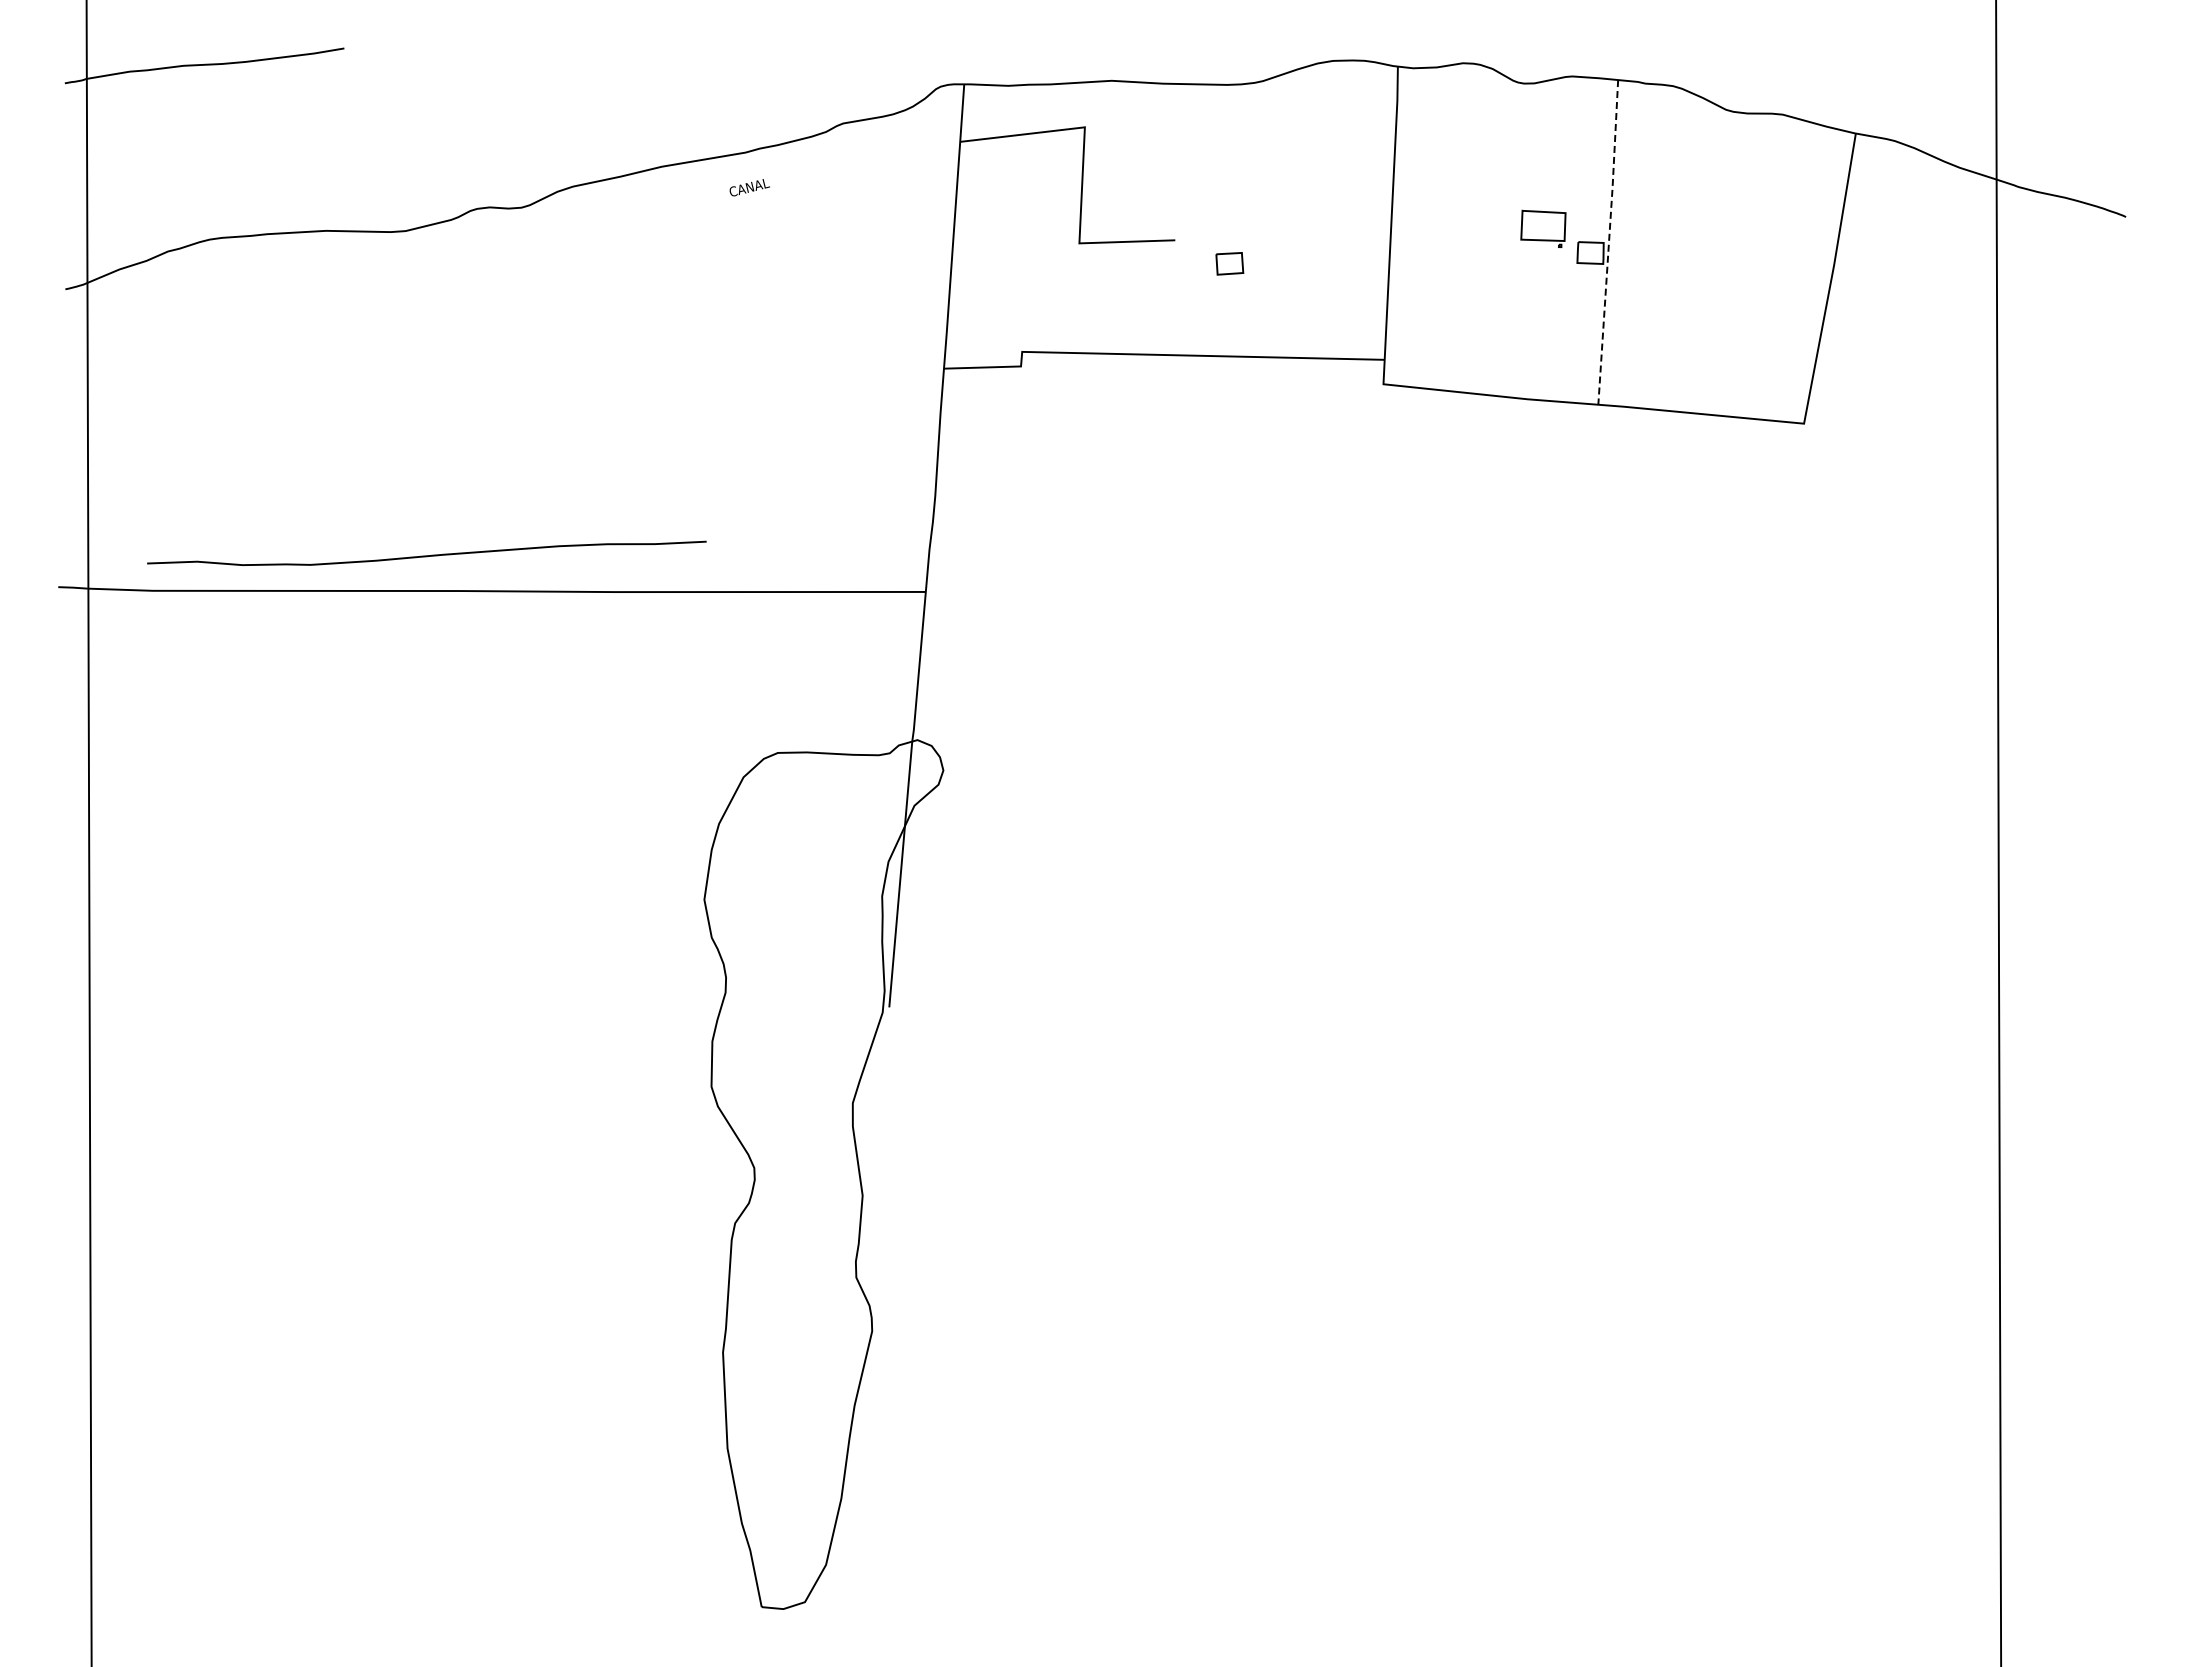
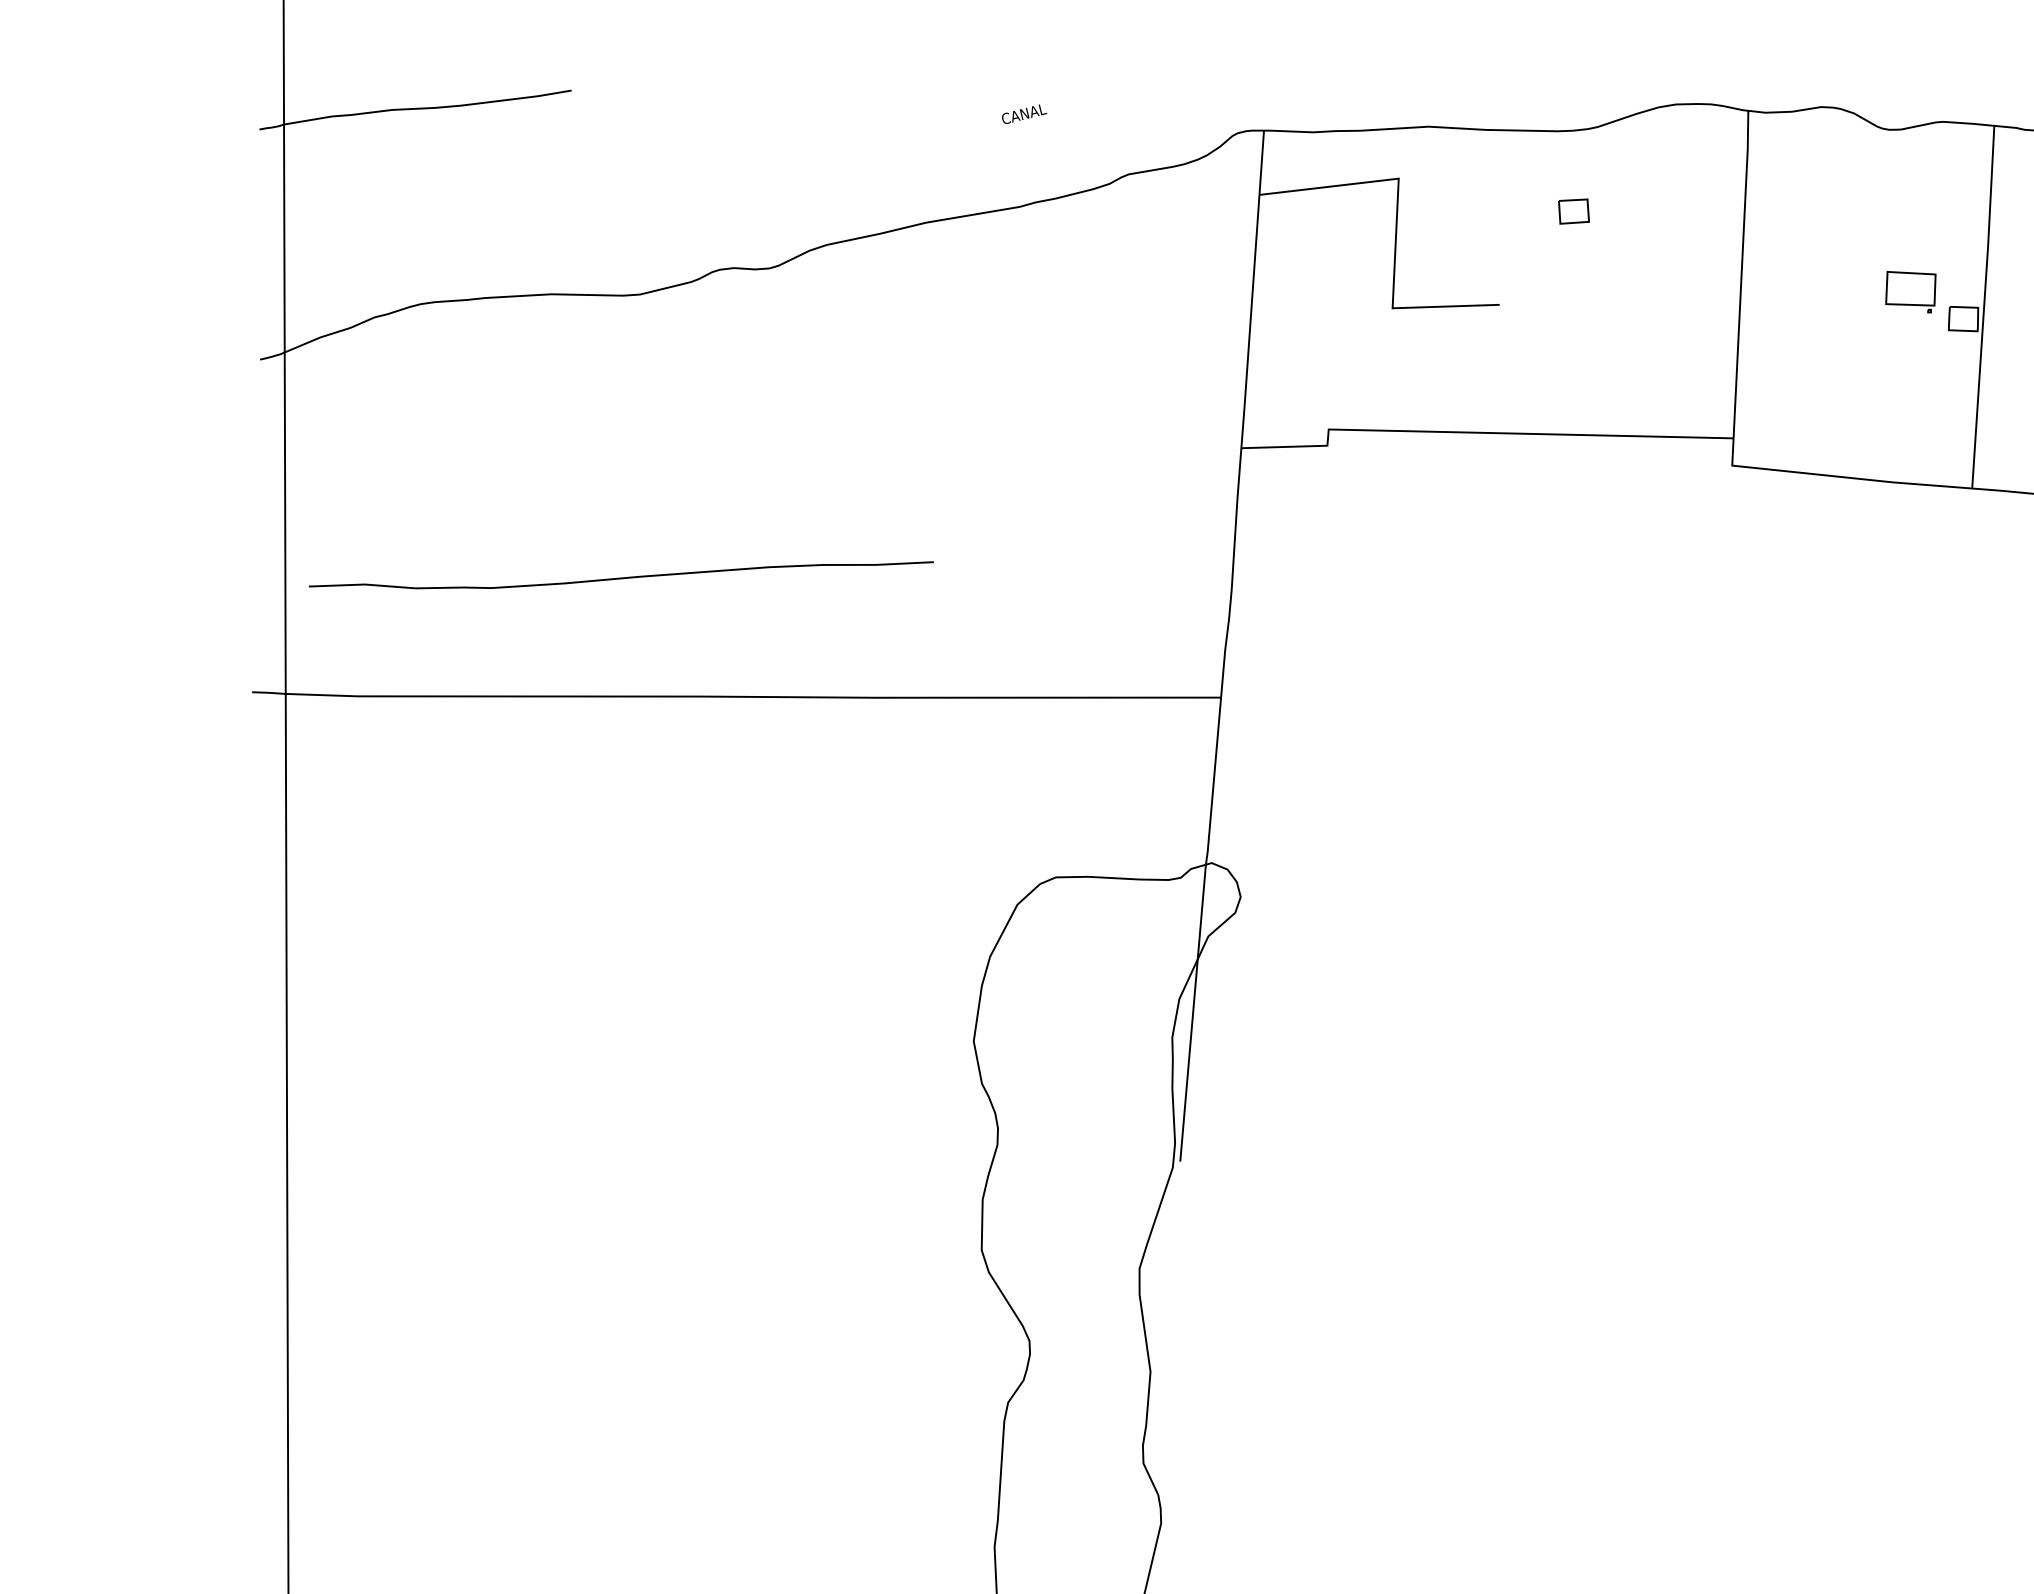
text: (749, 187) -> (1024, 114), moved
line: (1608, 242) -> (1983, 307), dashed -> solid
part: (1229, 263) -> (1573, 211), moved
curve: (426, 555) -> (620, 577), moved

